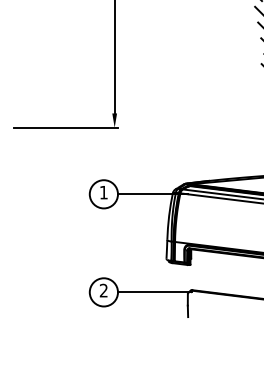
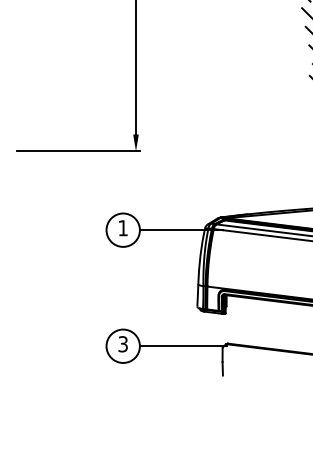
text: (103, 290) -> (122, 344), 2 -> 3

